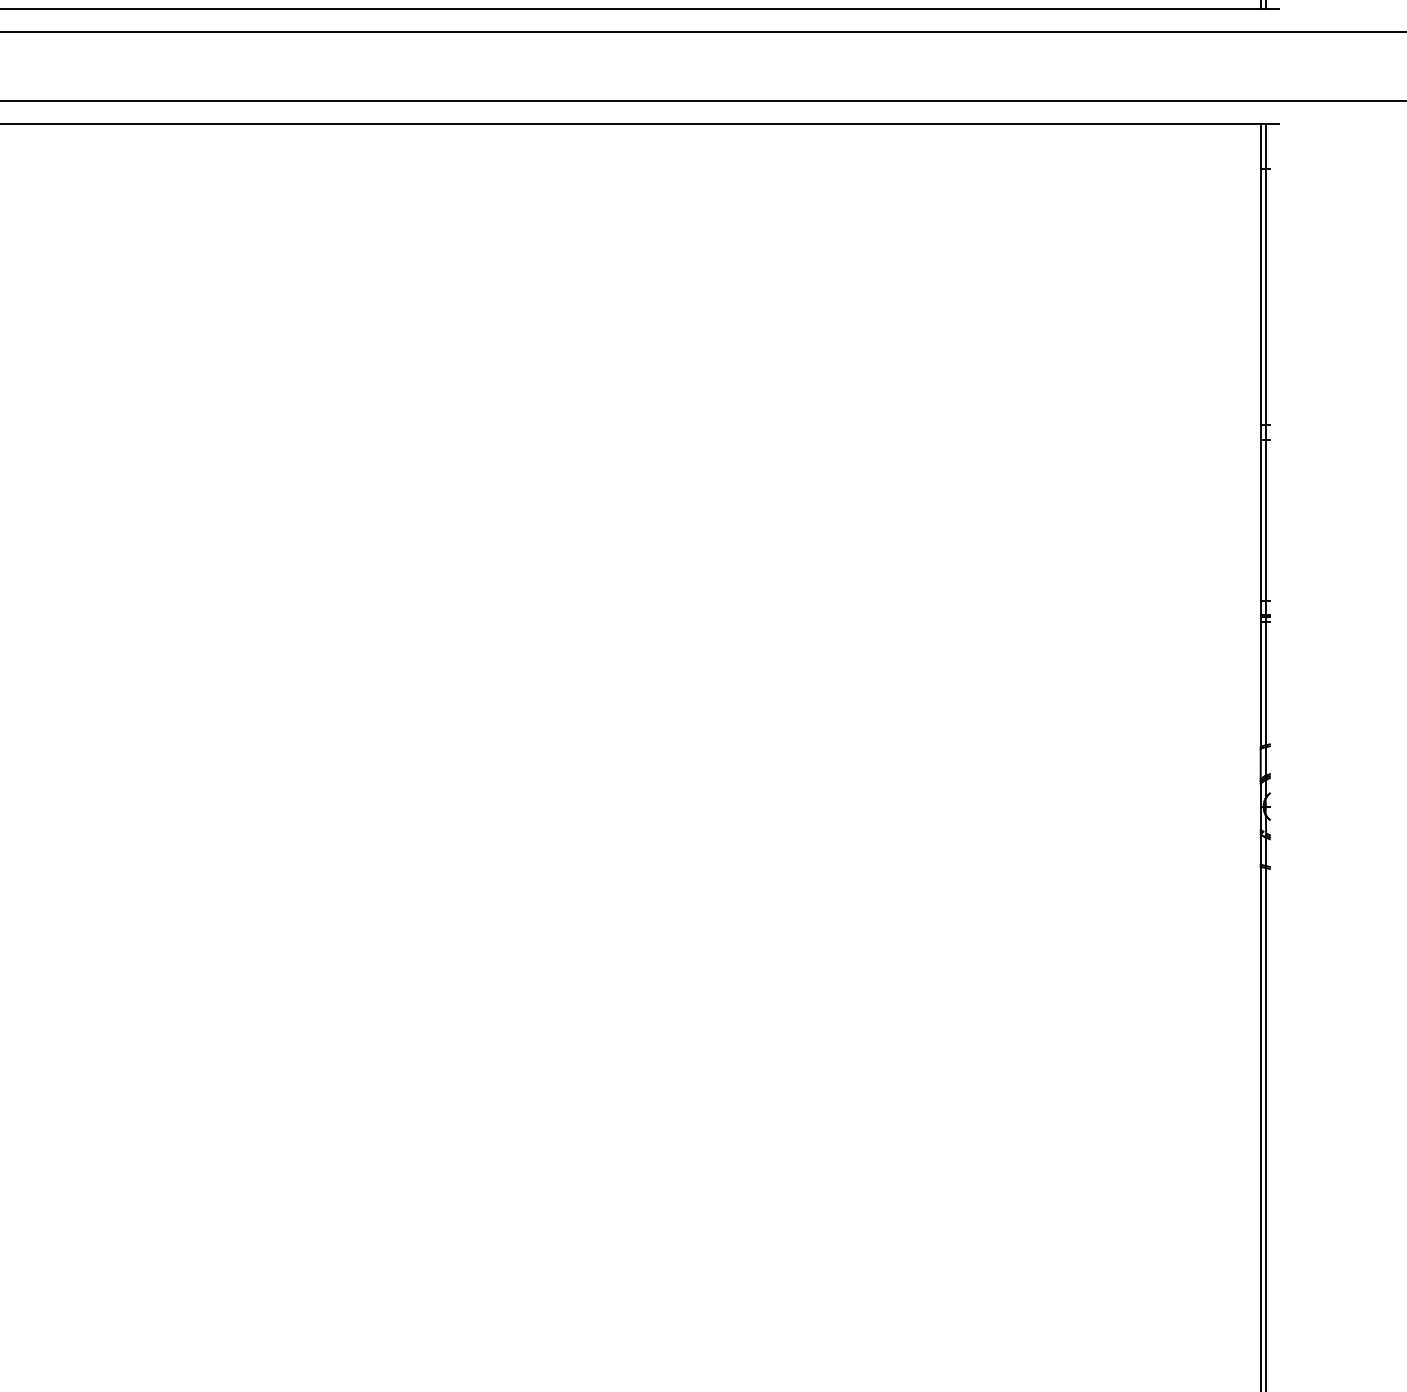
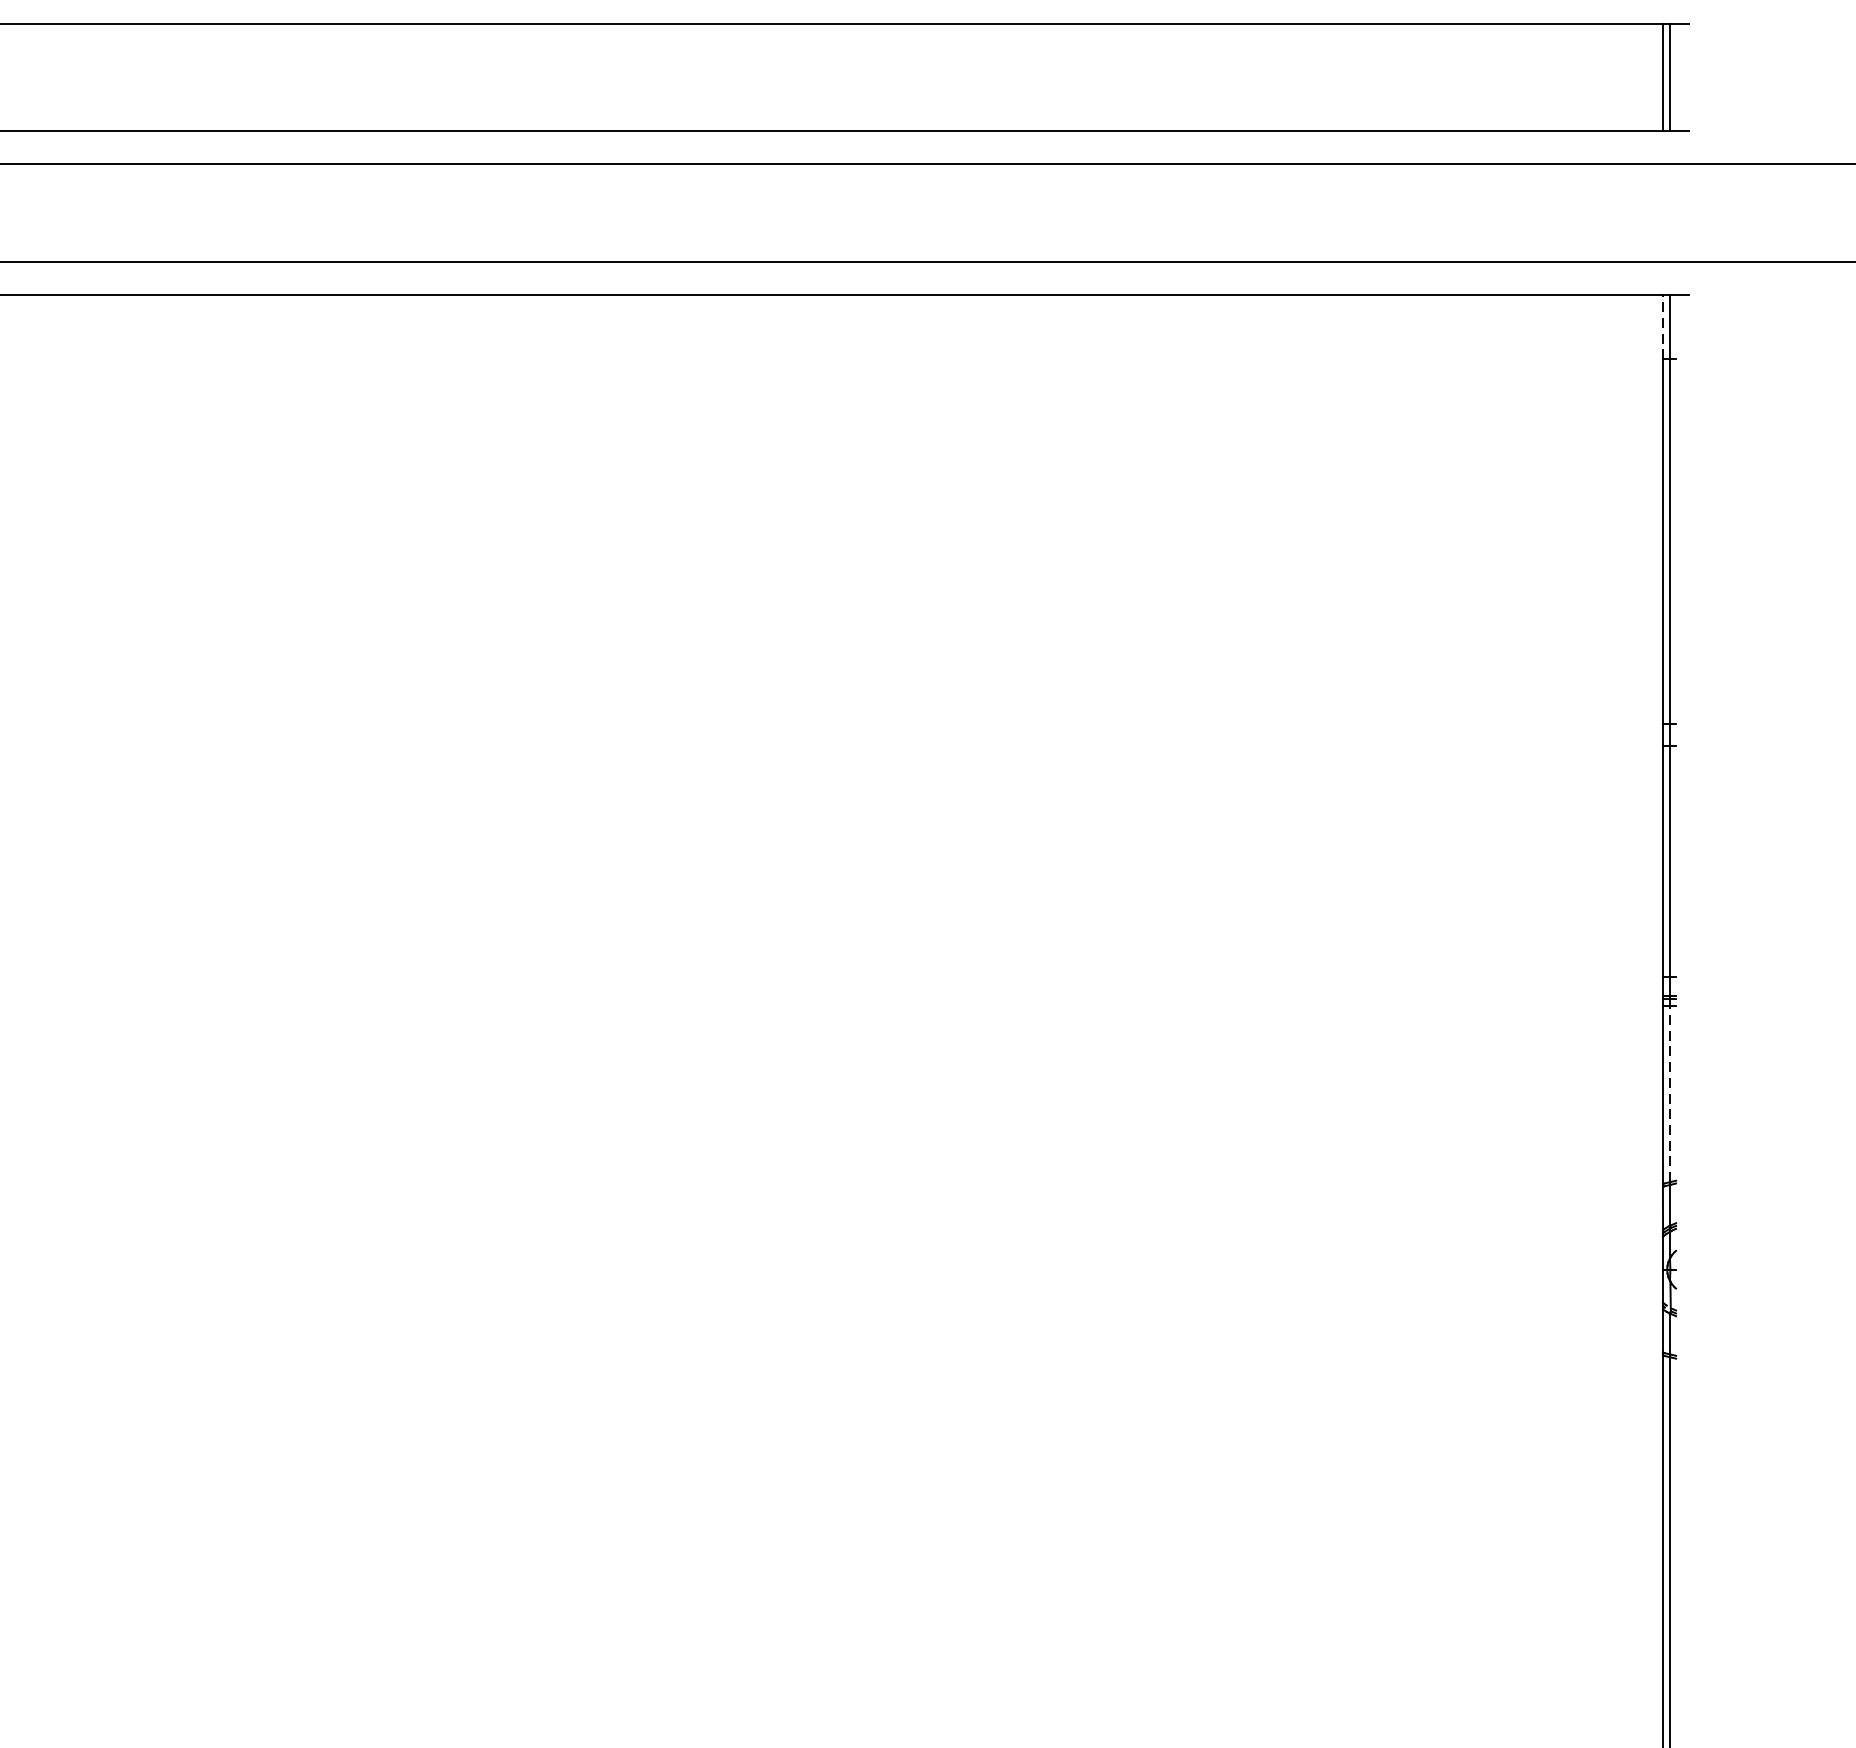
line: (1260, 146) -> (1662, 327), solid -> dashed
line: (1265, 683) -> (1669, 1093), solid -> dashed

